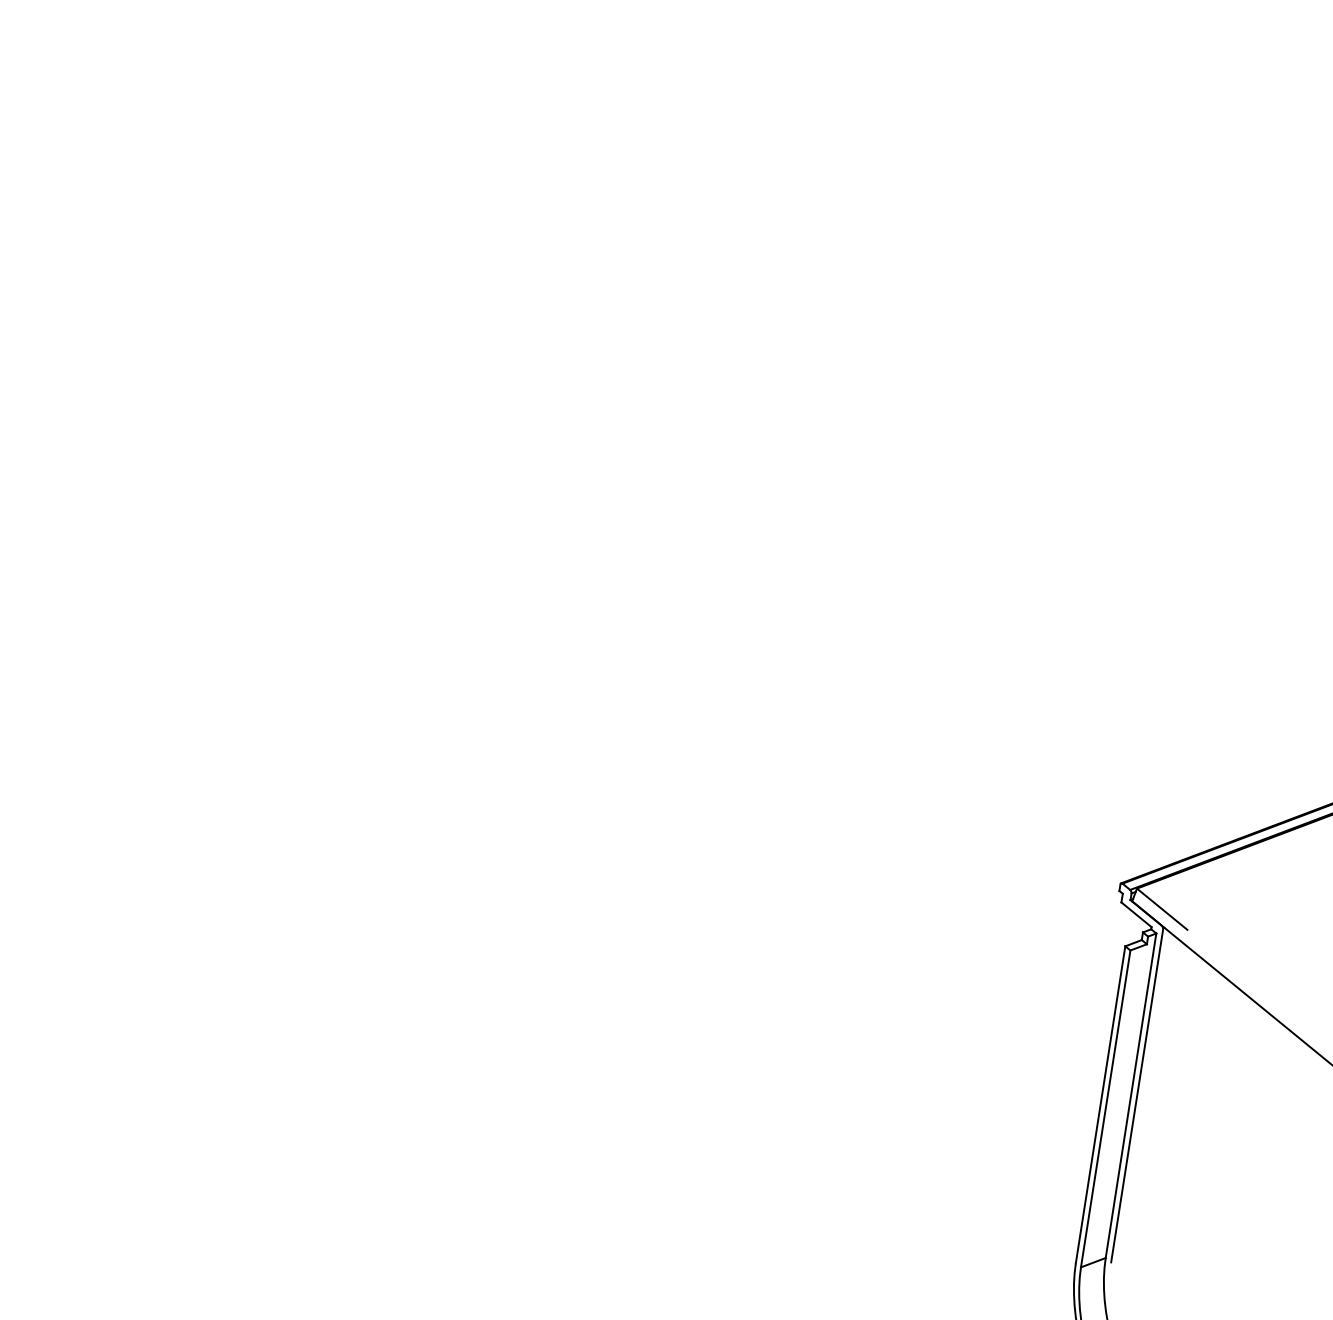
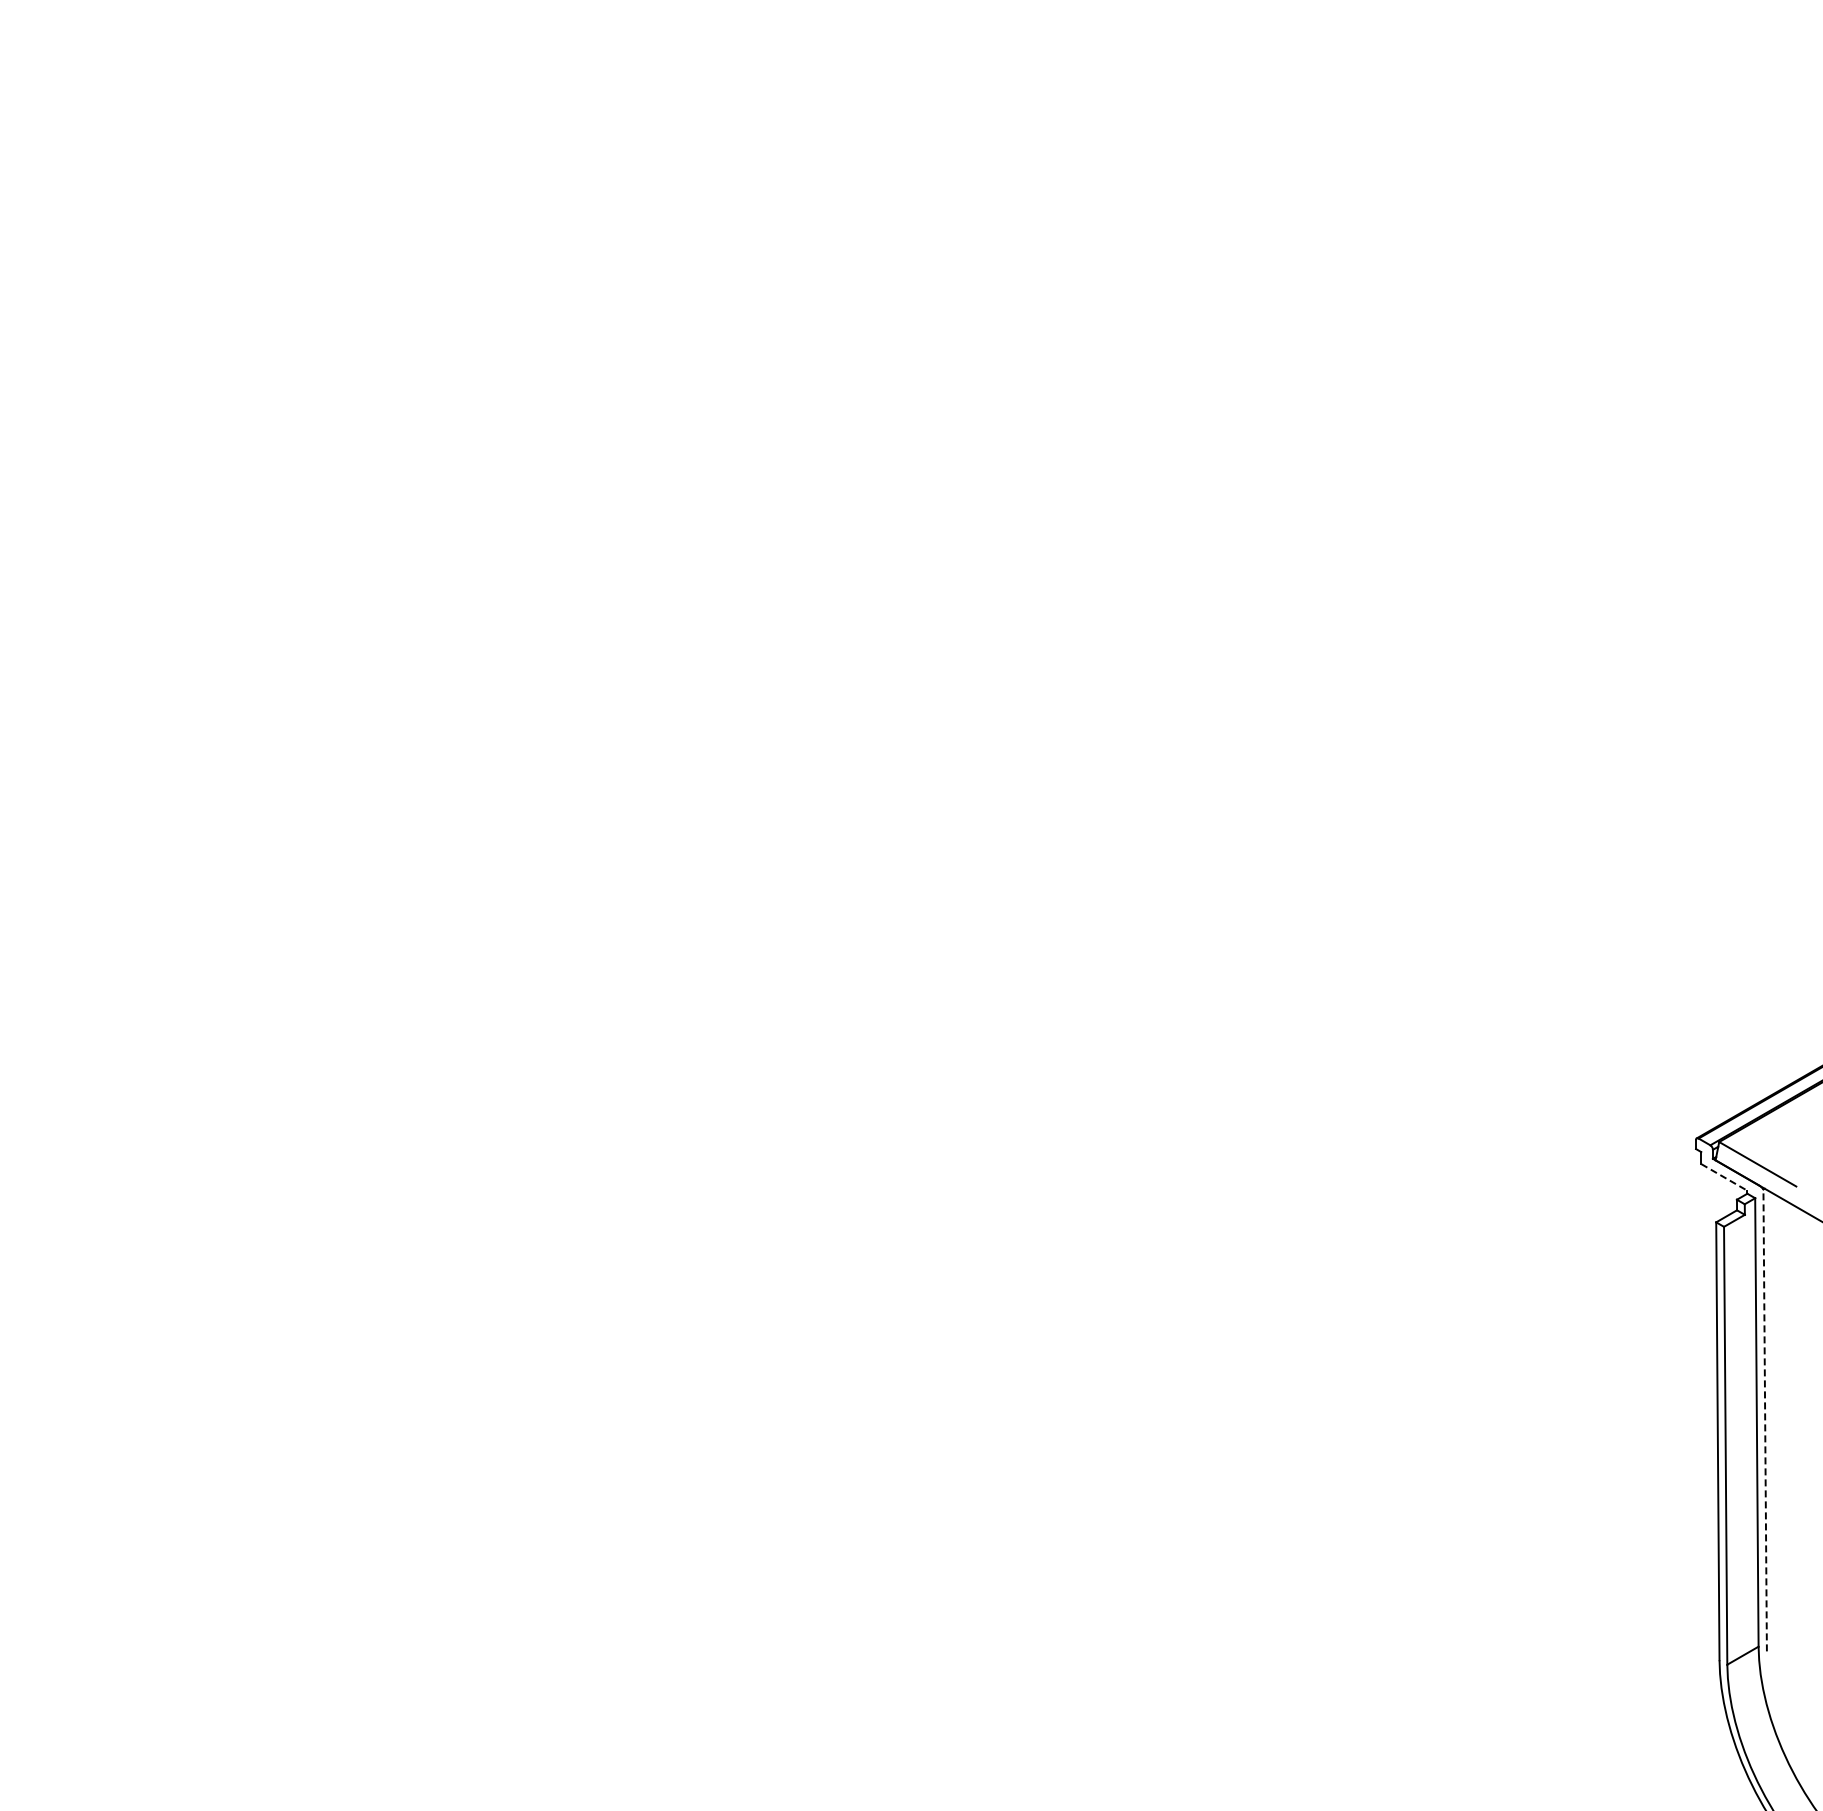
line: (1136, 914) -> (1724, 1177), solid -> dashed
line: (1137, 1095) -> (1765, 1420), solid -> dashed

